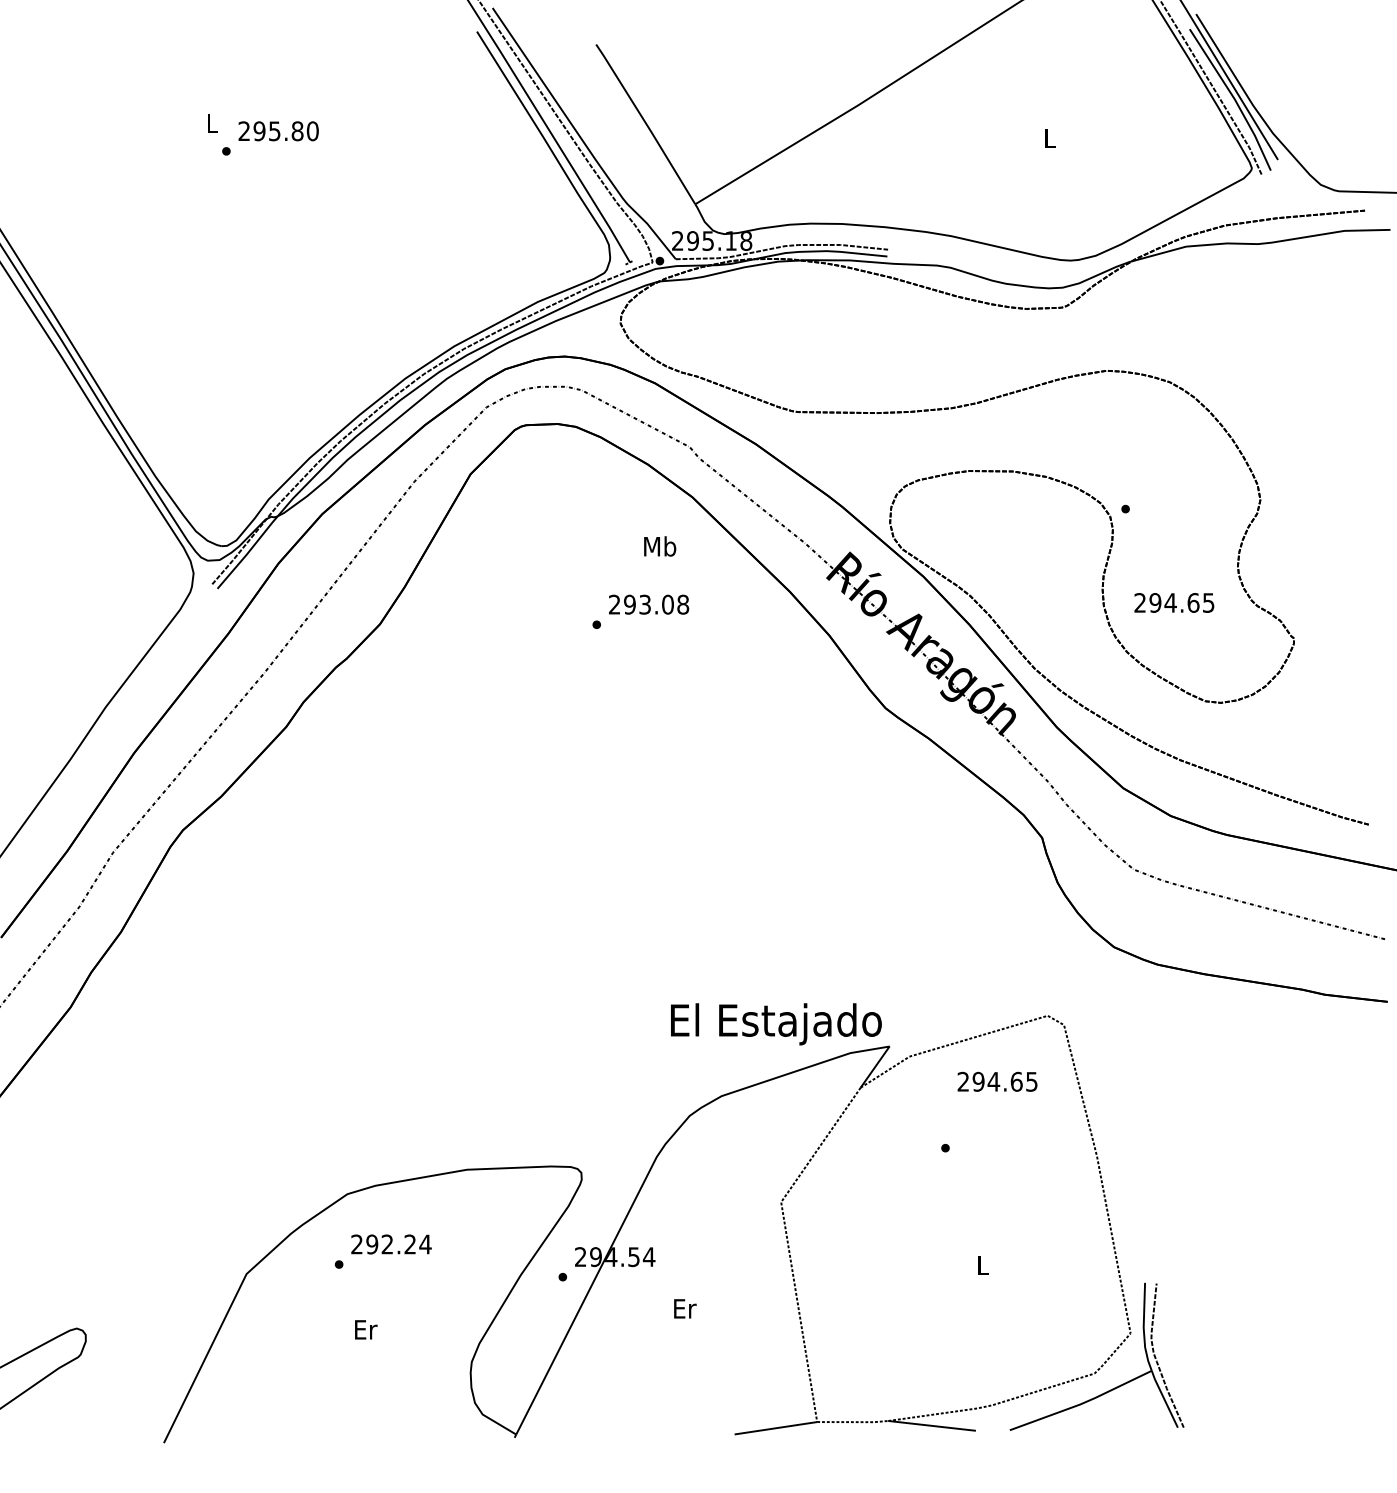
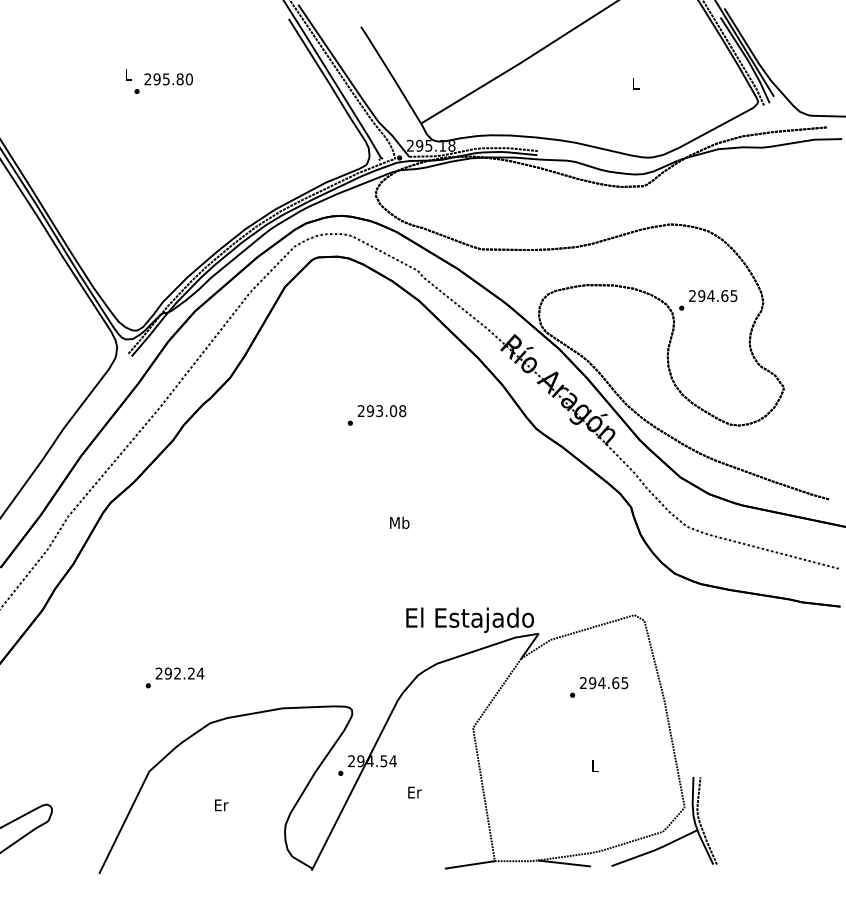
text: (659, 545) -> (399, 522), moved
text: (1174, 603) -> (713, 296), moved
text: (639, 611) -> (376, 415), moved
text: (998, 1082) -> (604, 683), moved
text: (382, 1250) -> (174, 677), moved

